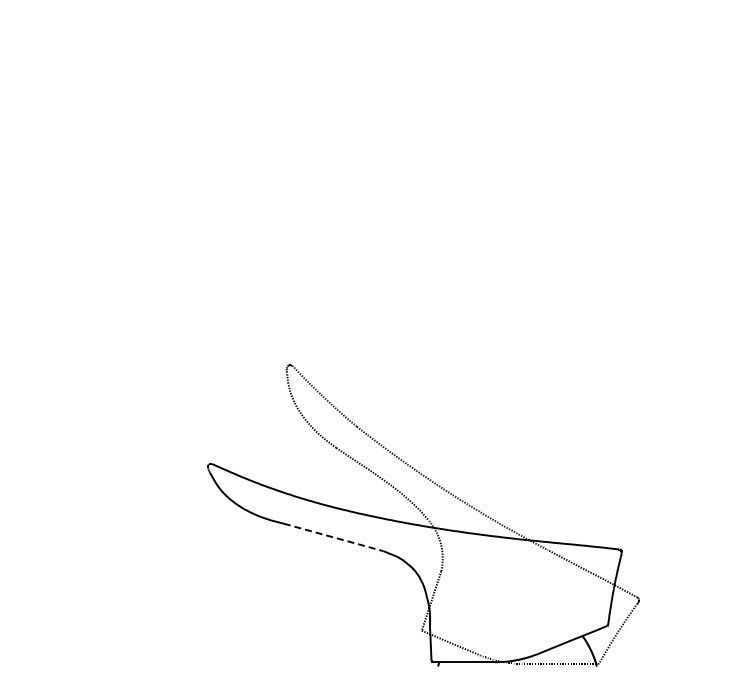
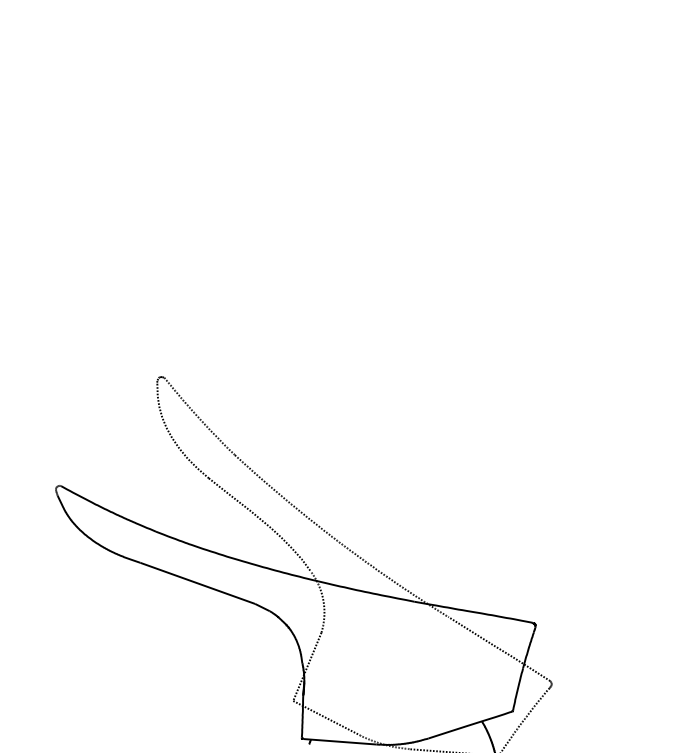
line: (333, 537) -> (197, 583), dashed -> solid

